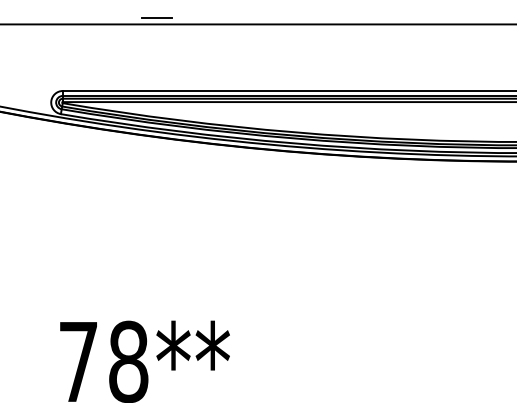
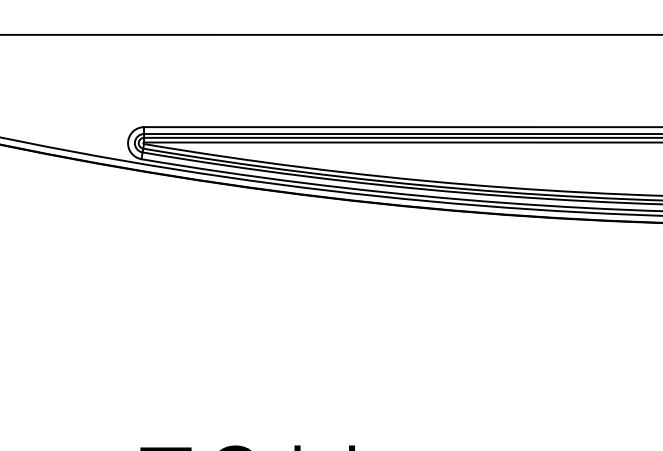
line: (156, 18) -> (273, 26), removed

